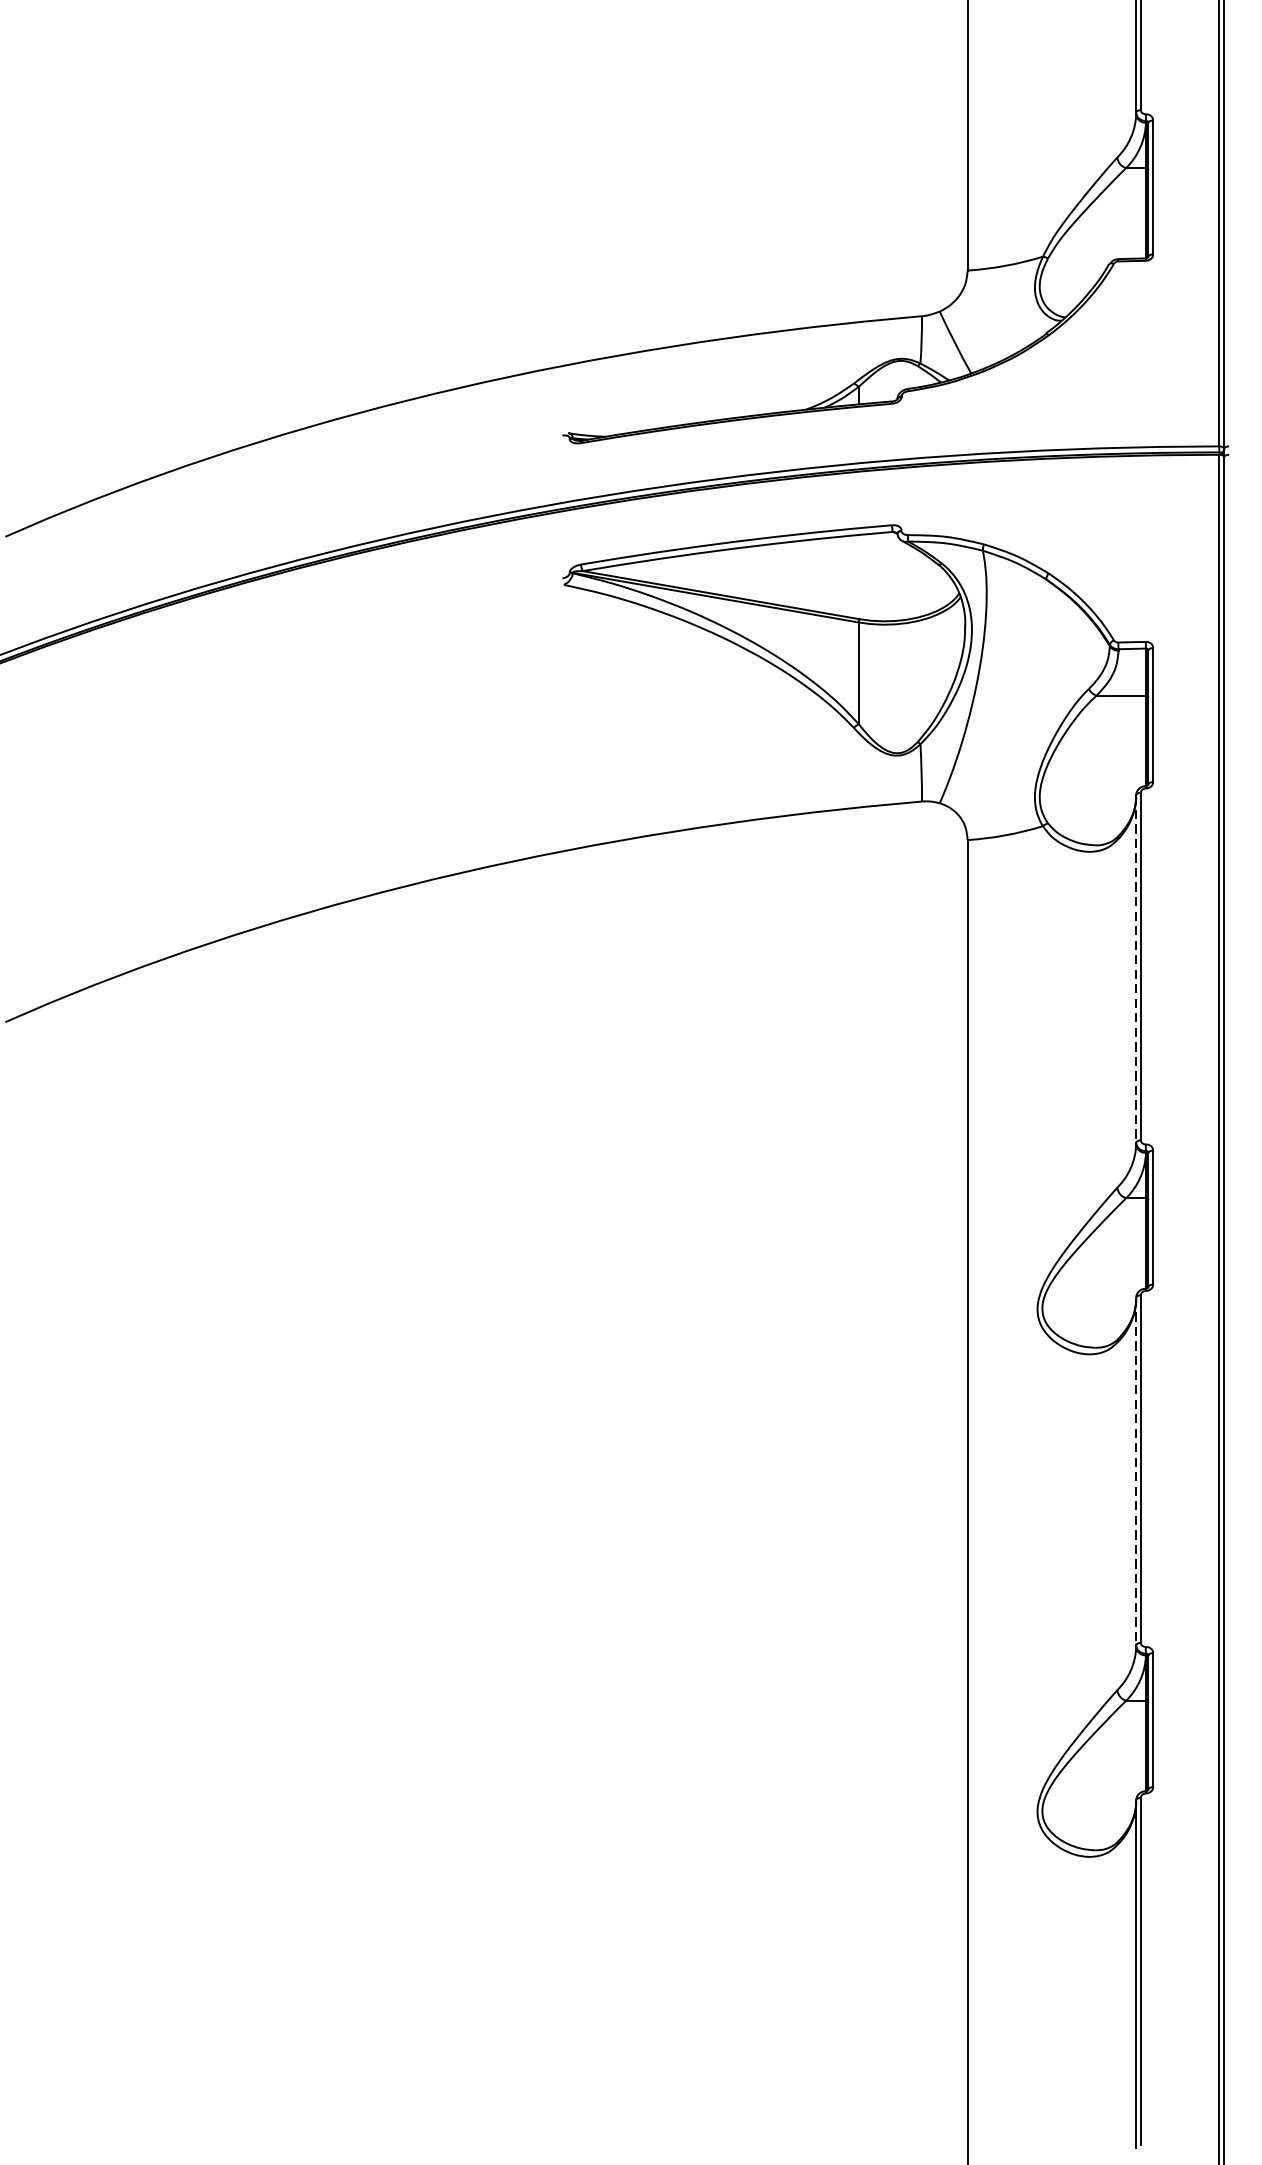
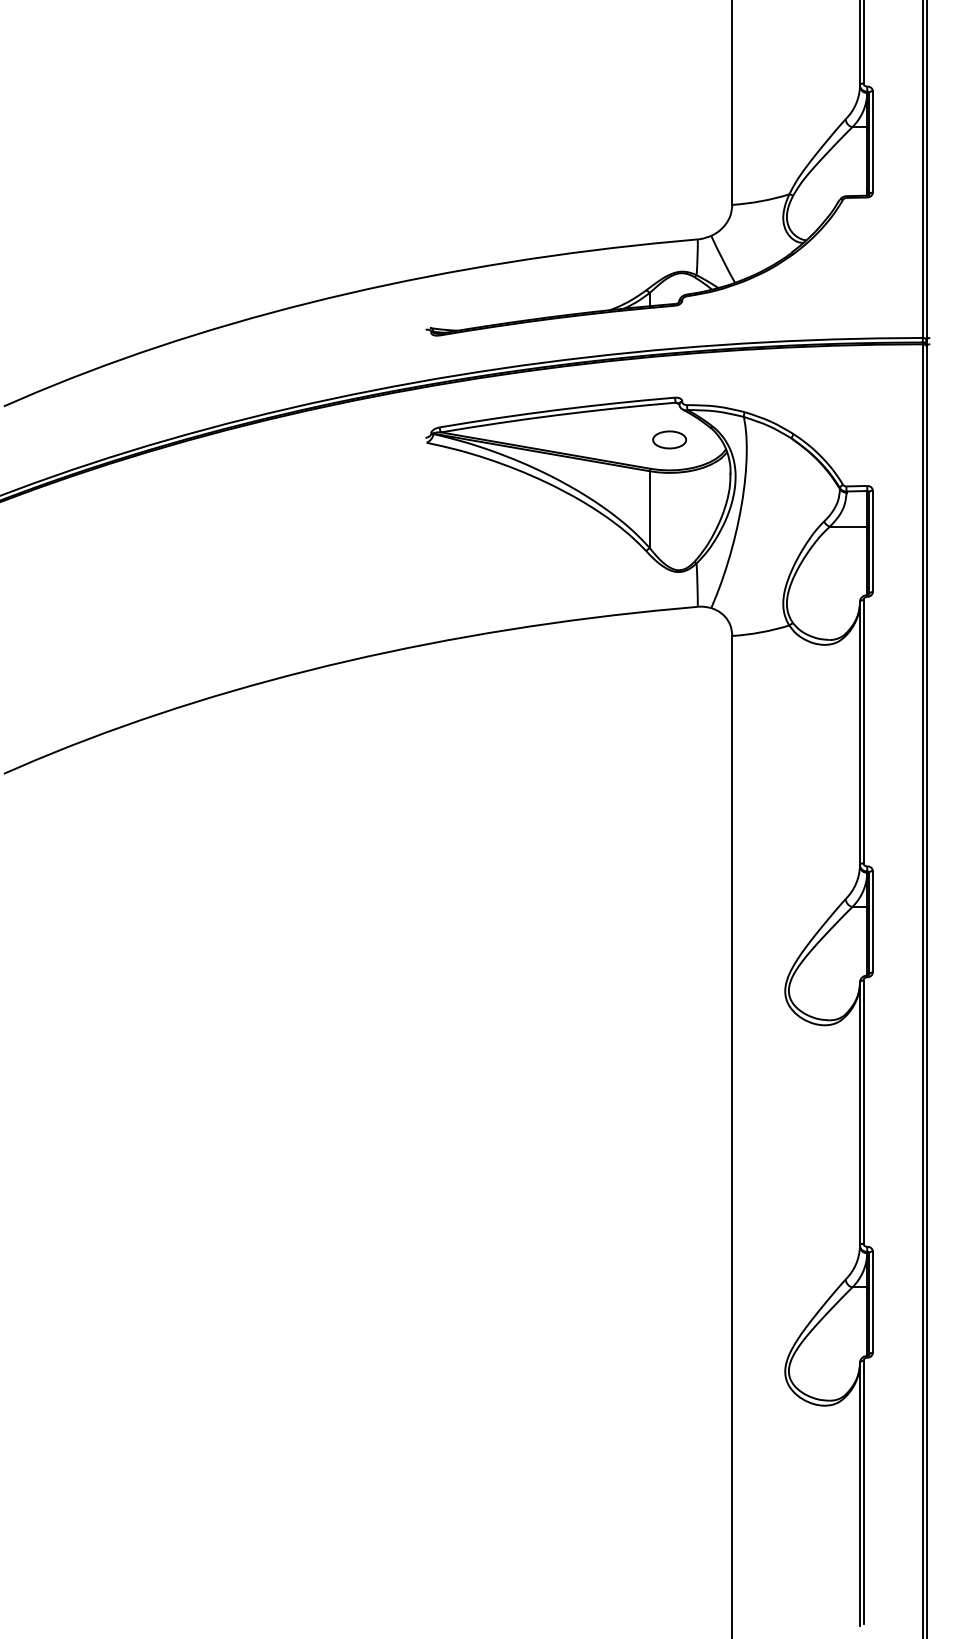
part: (884, 580) -> (669, 439), added
line: (1135, 968) -> (859, 733), dashed -> solid
line: (1135, 1472) -> (859, 1114), dashed -> solid

